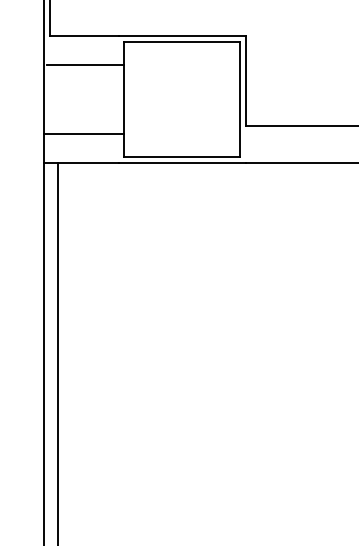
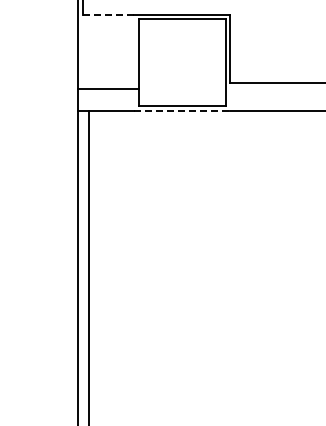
line: (84, 35) -> (108, 14), solid -> dashed
line: (85, 64) -> (109, 36), removed
line: (182, 162) -> (182, 110), solid -> dashed

